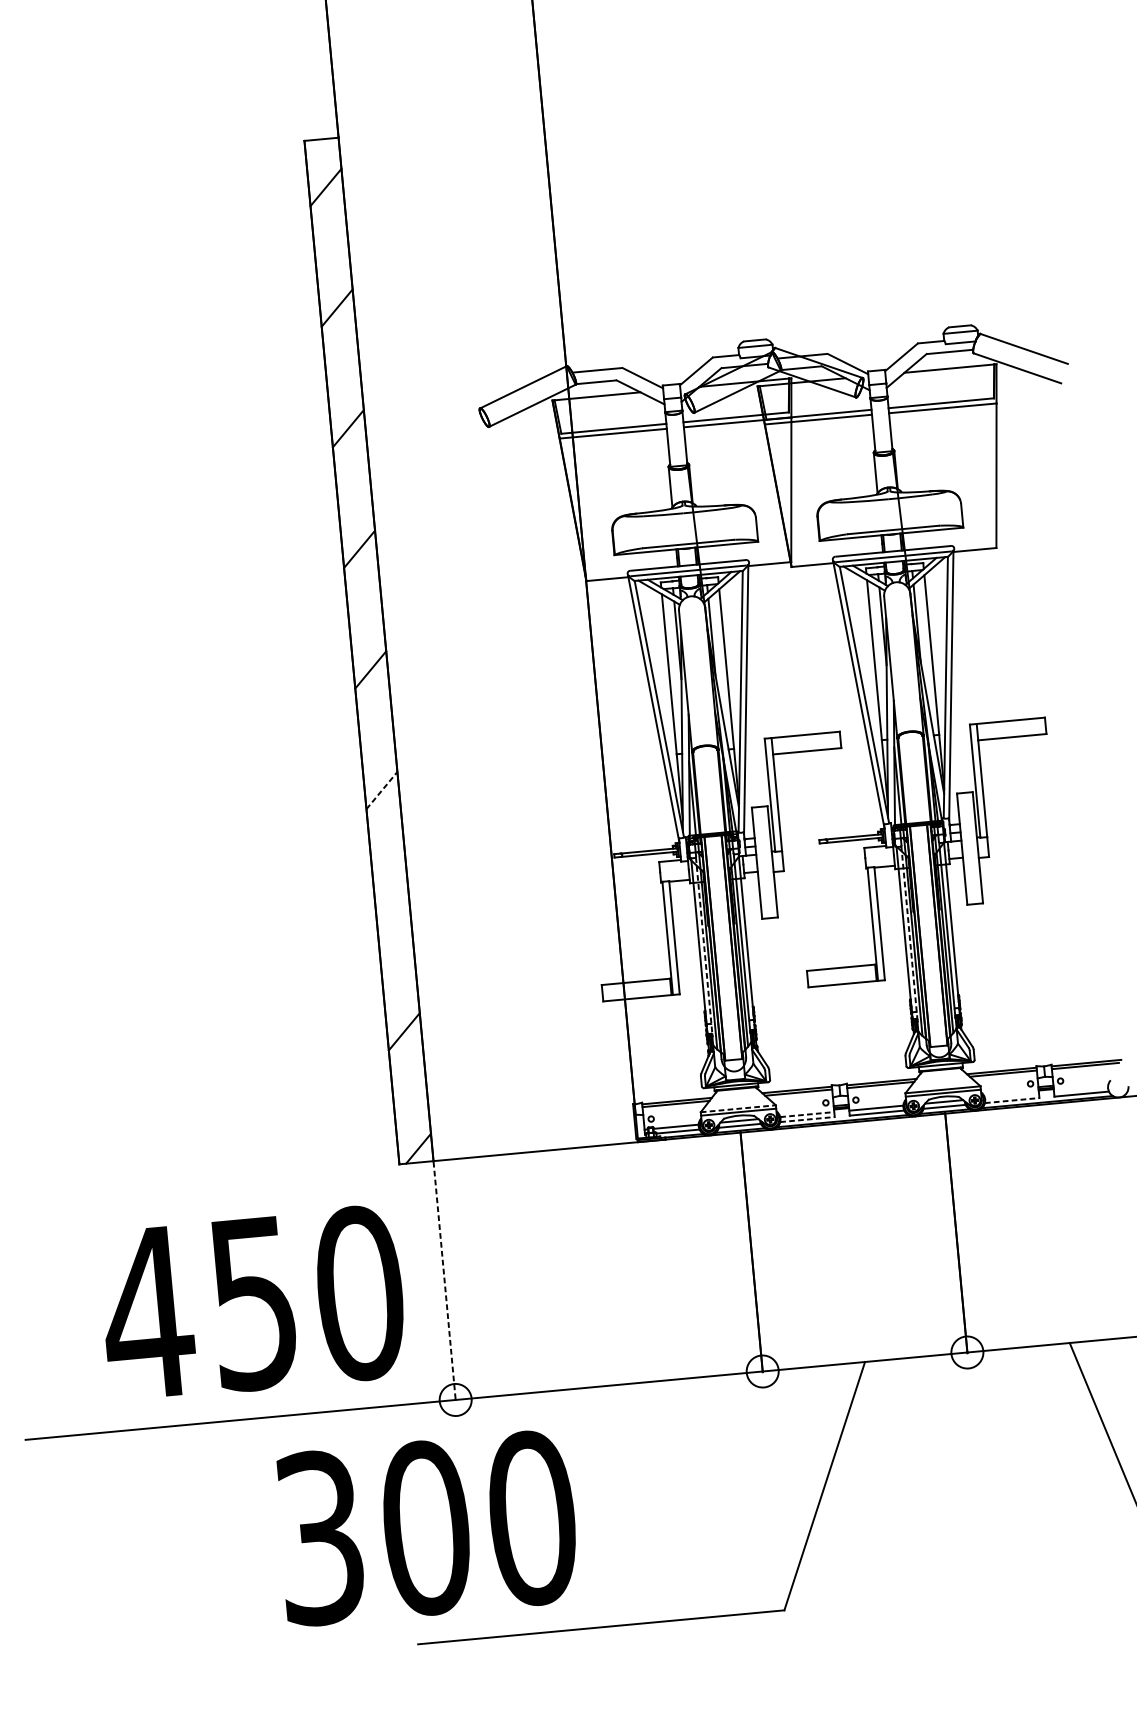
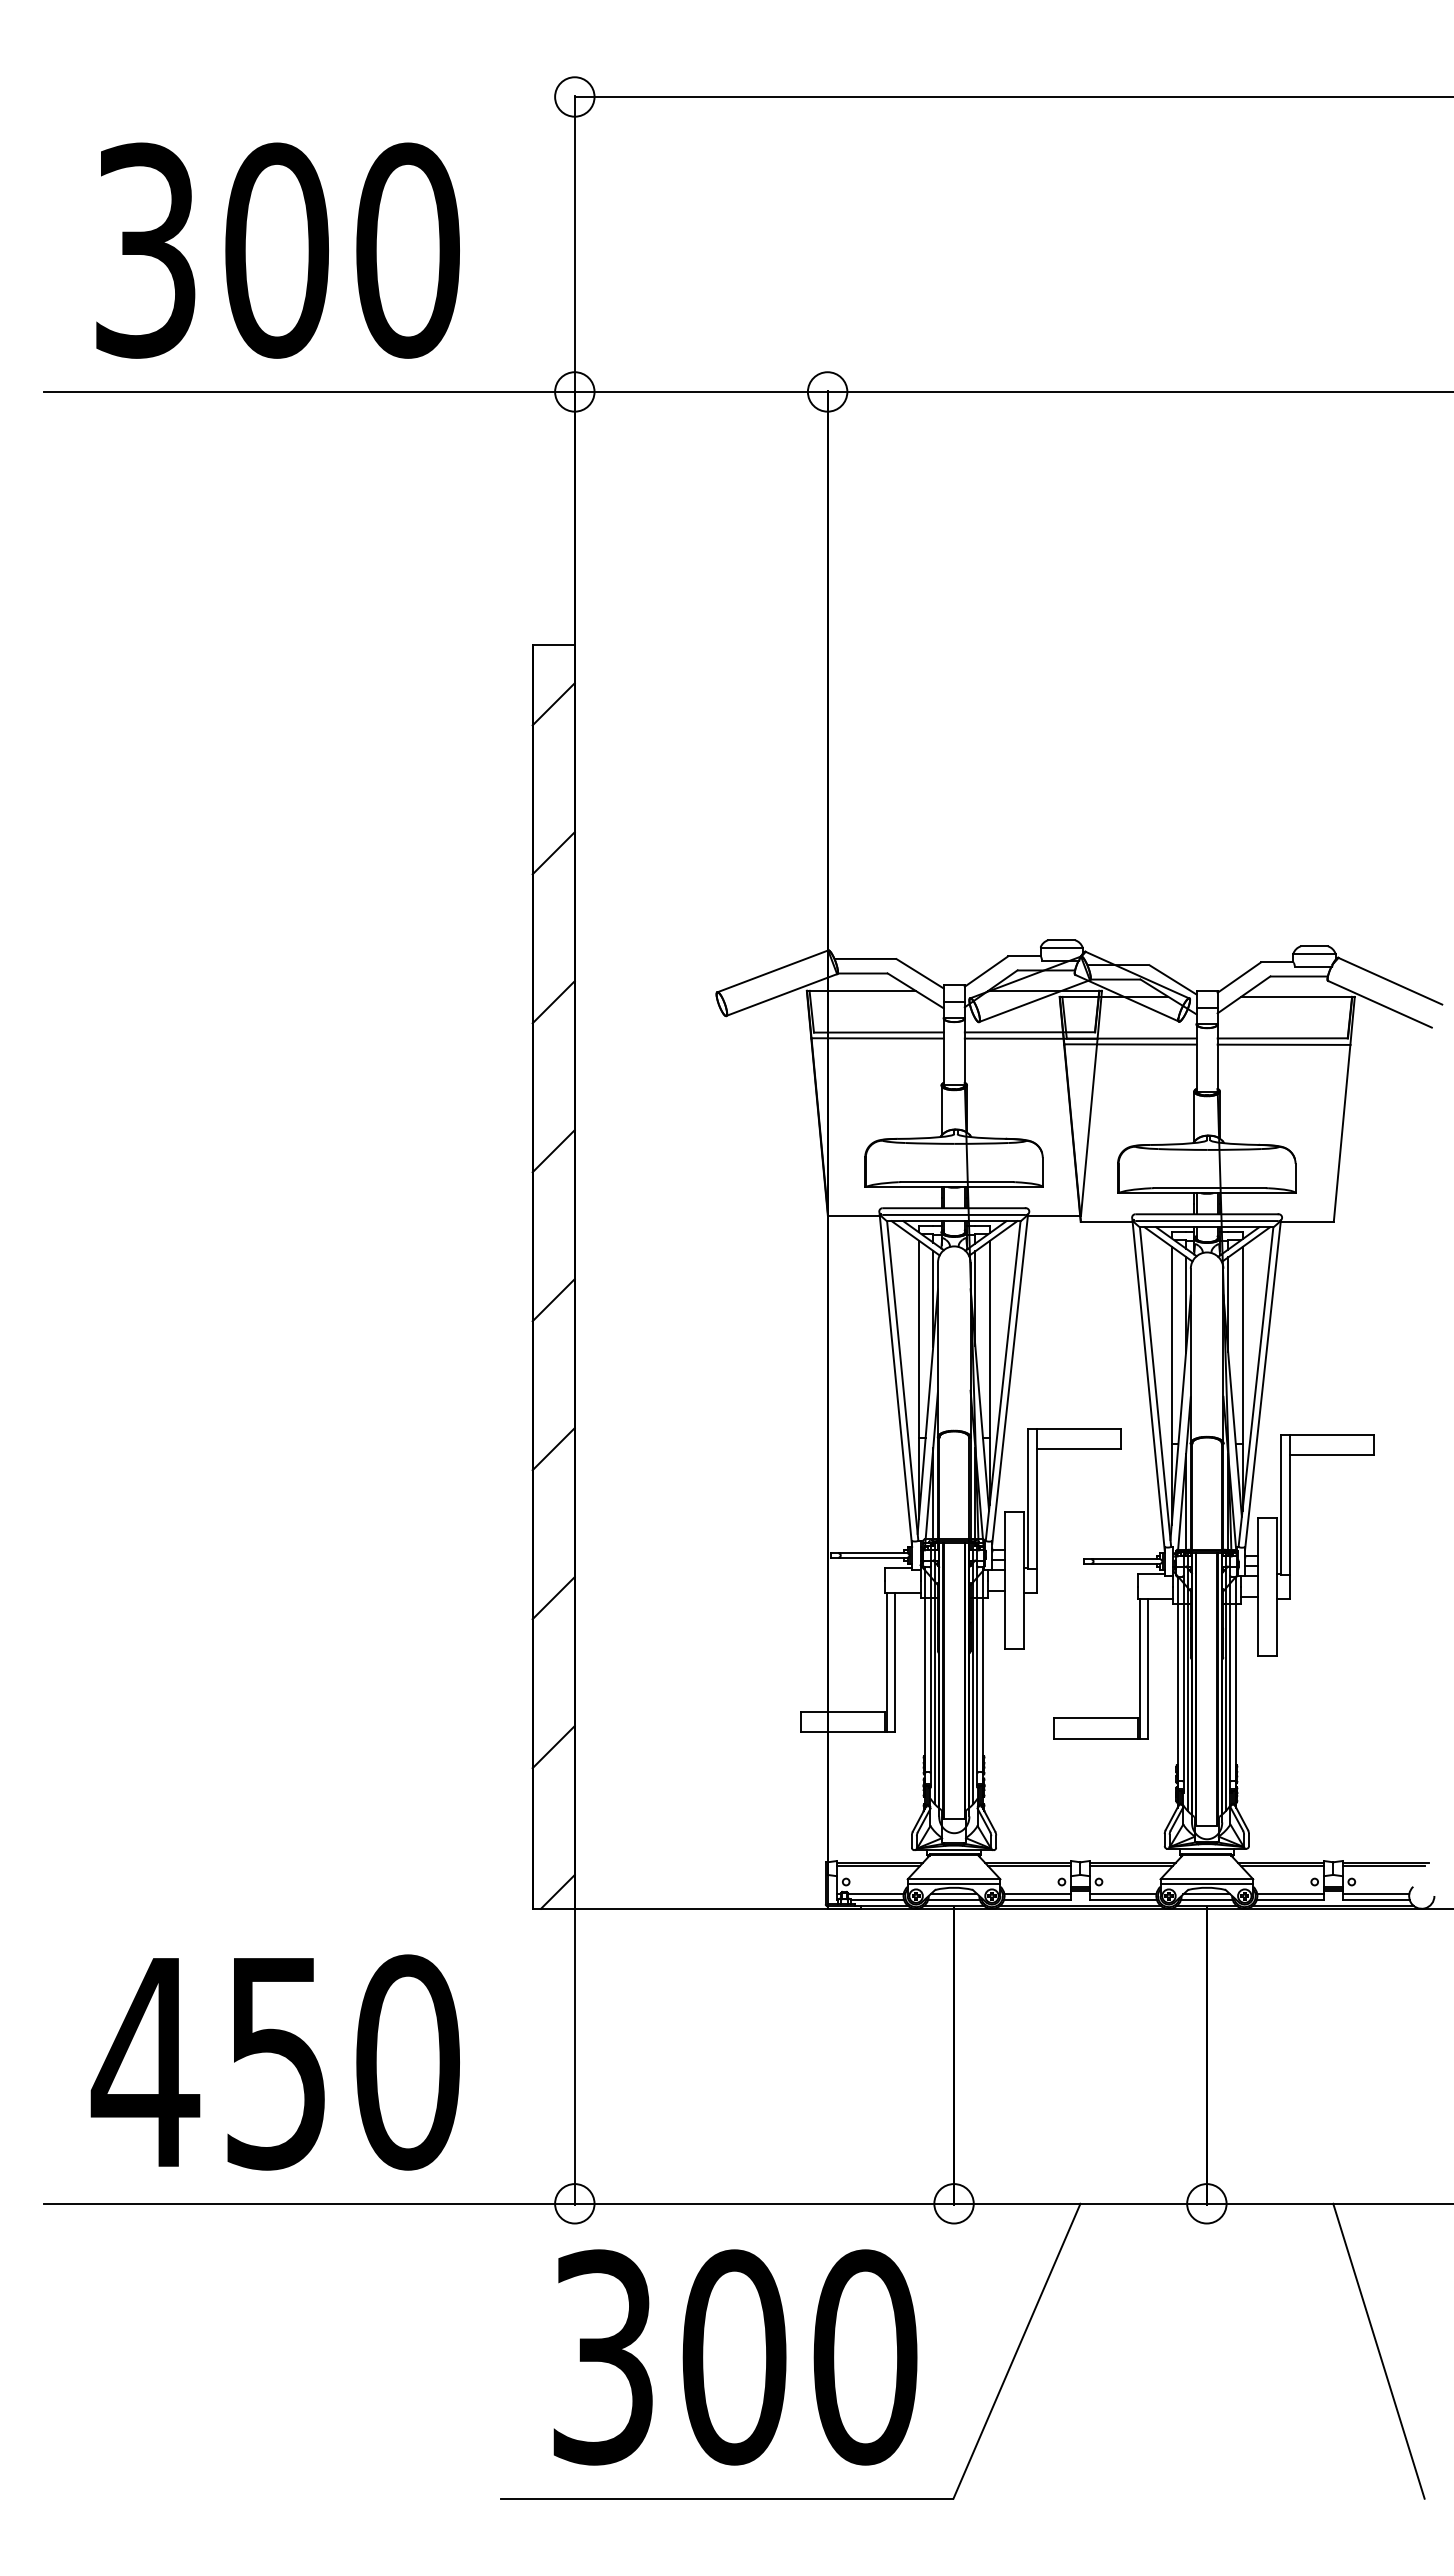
line: (381, 790) -> (553, 1449), dashed -> solid
line: (392, 911) -> (553, 1598), added
line: (909, 933) -> (1183, 1683), dashed -> solid
line: (704, 946) -> (930, 1676), dashed -> solid
line: (1080, 1089) -> (1375, 1894), added
line: (1011, 1095) -> (1290, 1894), added
line: (1012, 1100) -> (1290, 1900), dashed -> solid
line: (738, 1108) -> (954, 1879), dashed -> solid
line: (807, 1114) -> (1038, 1894), dashed -> solid
line: (807, 1119) -> (1037, 1900), dashed -> solid
line: (444, 1281) -> (574, 2057), dashed -> solid
text: (252, 1303) -> (274, 2062), moved
text: (427, 1528) -> (735, 2357), moved

